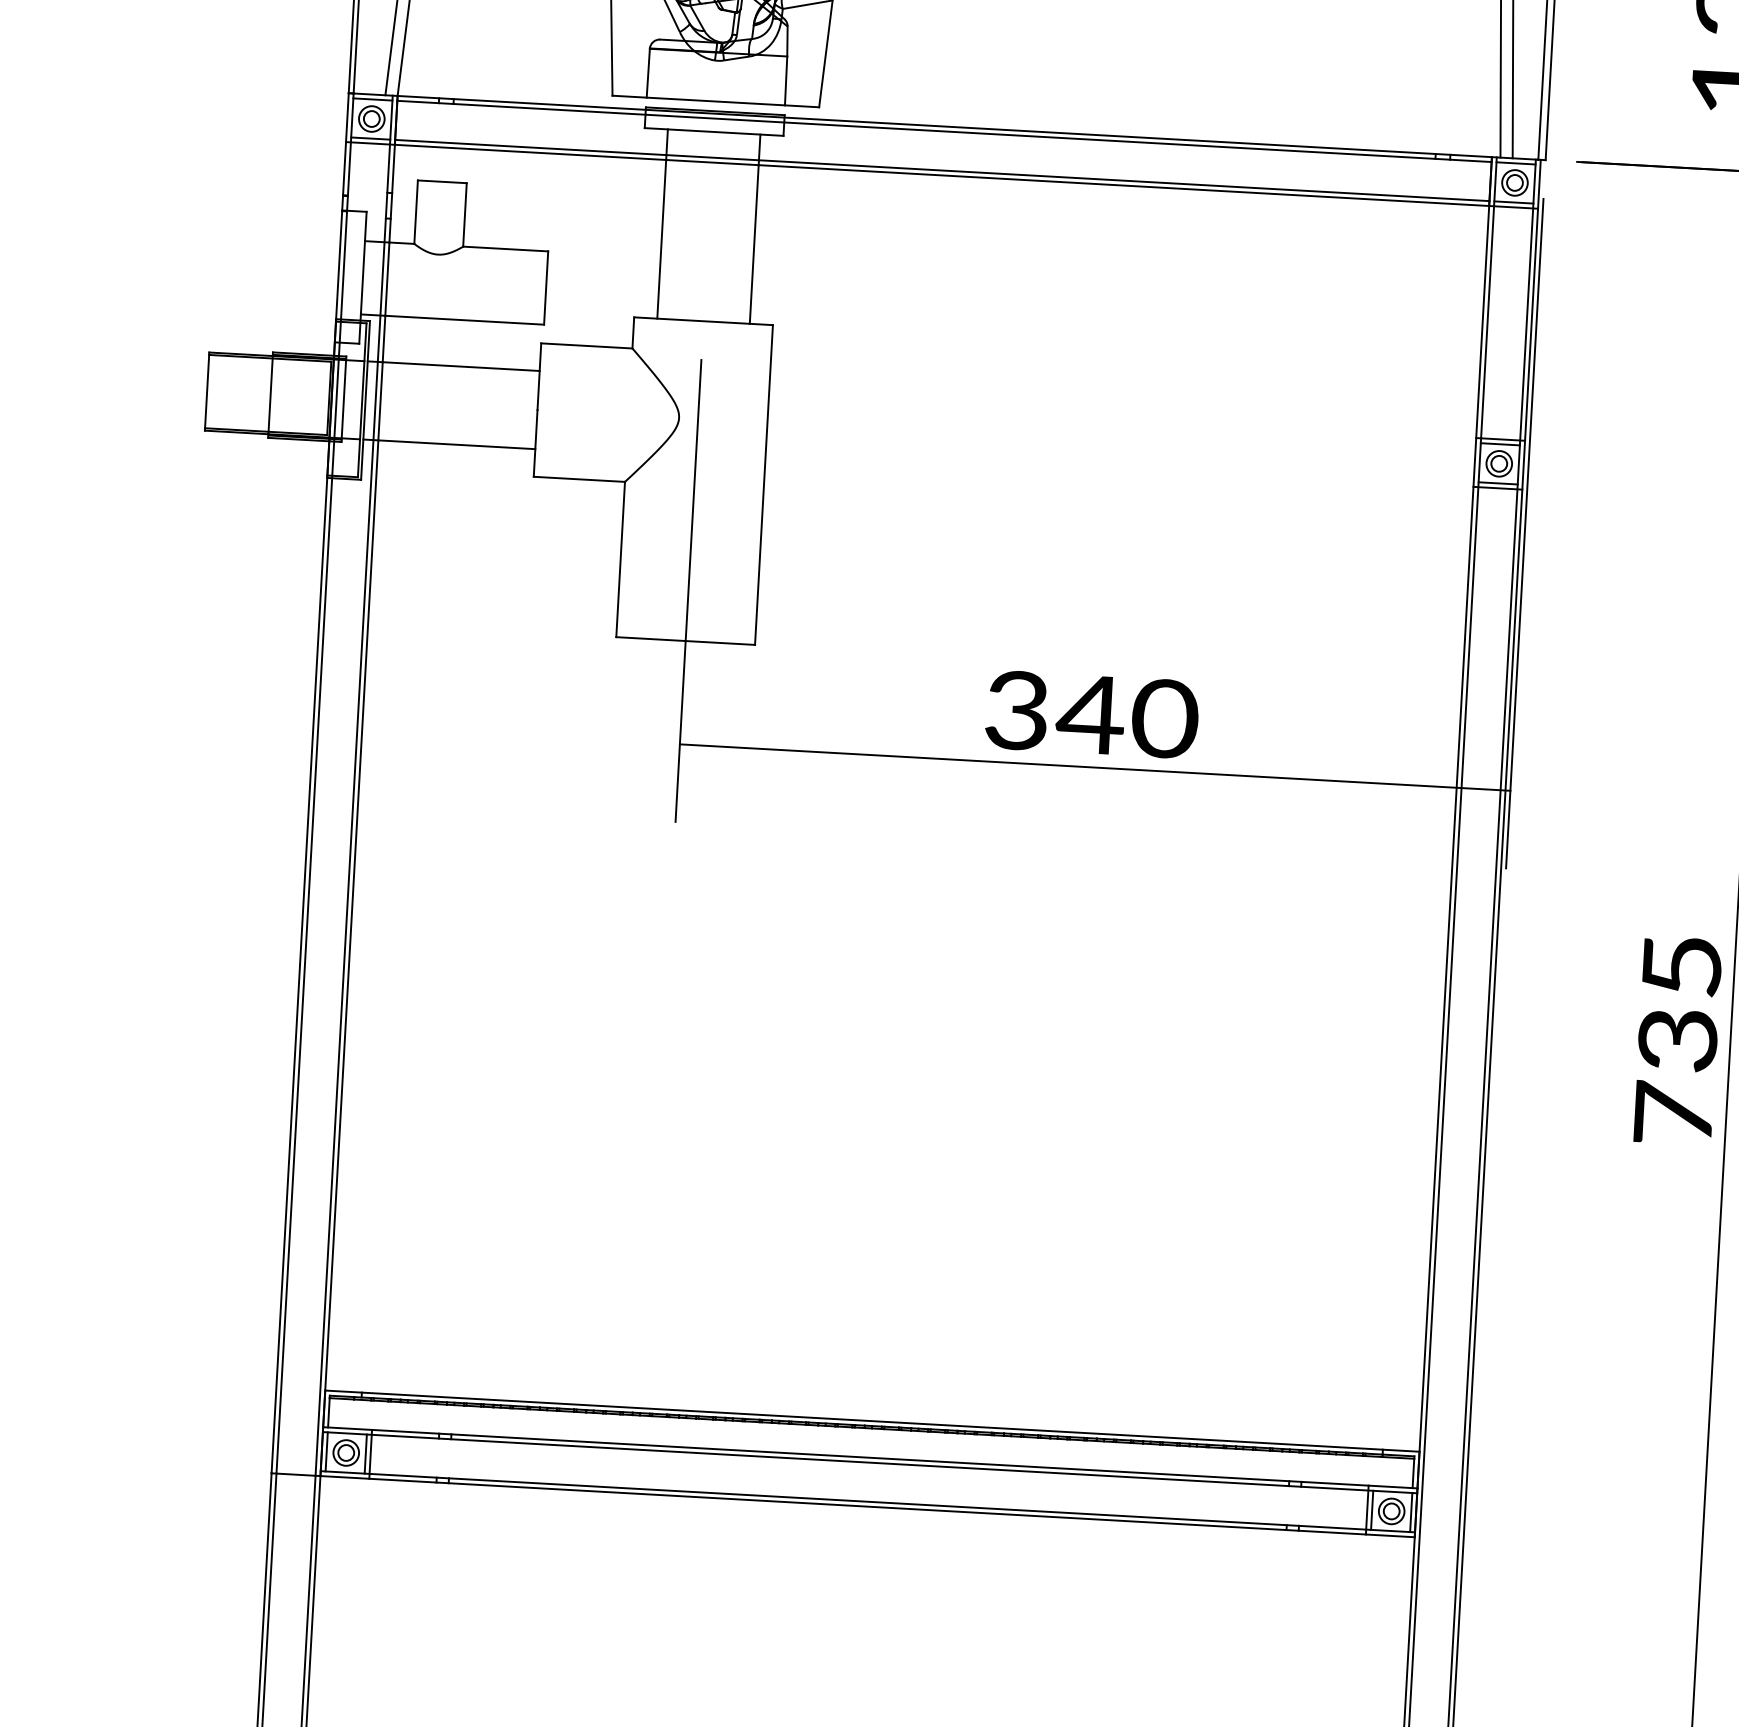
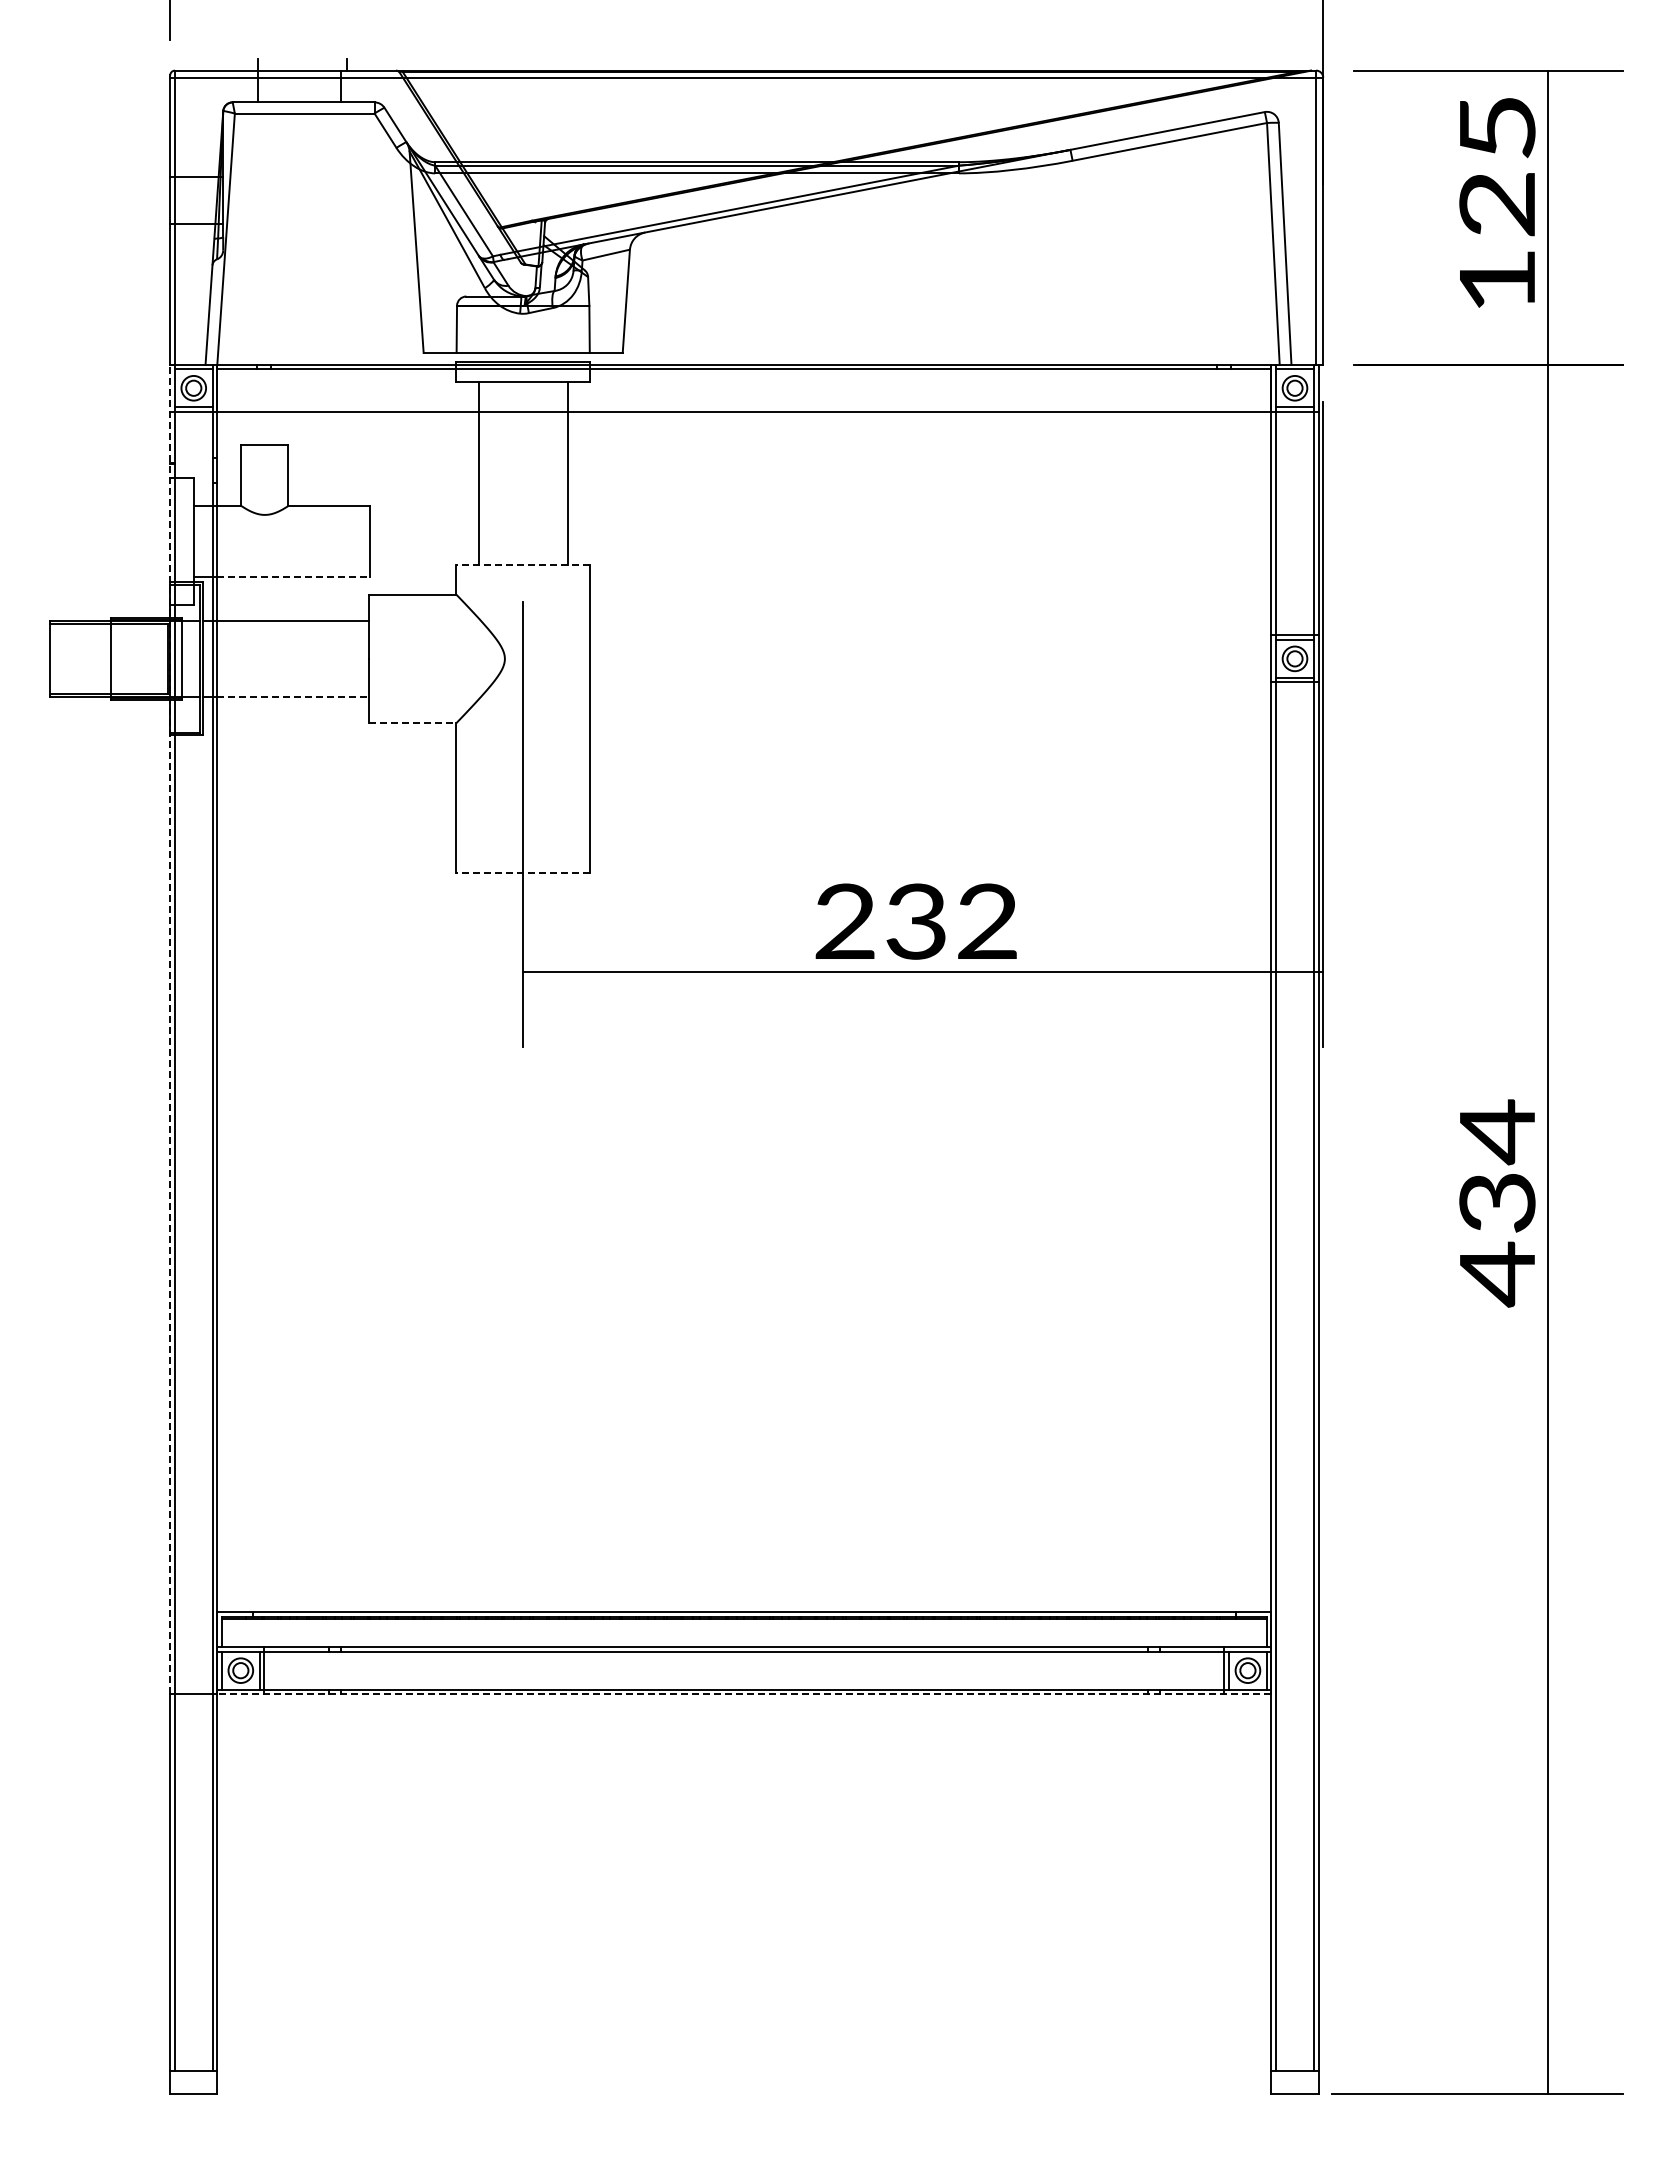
line: (942, 170) -> (744, 407), removed
line: (465, 320) -> (294, 576), solid -> dashed
line: (703, 321) -> (523, 564), solid -> dashed
line: (456, 444) -> (292, 696), solid -> dashed
line: (580, 479) -> (413, 723), solid -> dashed
line: (686, 640) -> (523, 872), solid -> dashed
text: (1092, 714) -> (917, 921), 340 -> 232
line: (310, 783) -> (170, 1029), solid -> dashed
text: (1677, 1040) -> (1497, 1203), 735 -> 434
line: (866, 1506) -> (743, 1694), solid -> dashed

